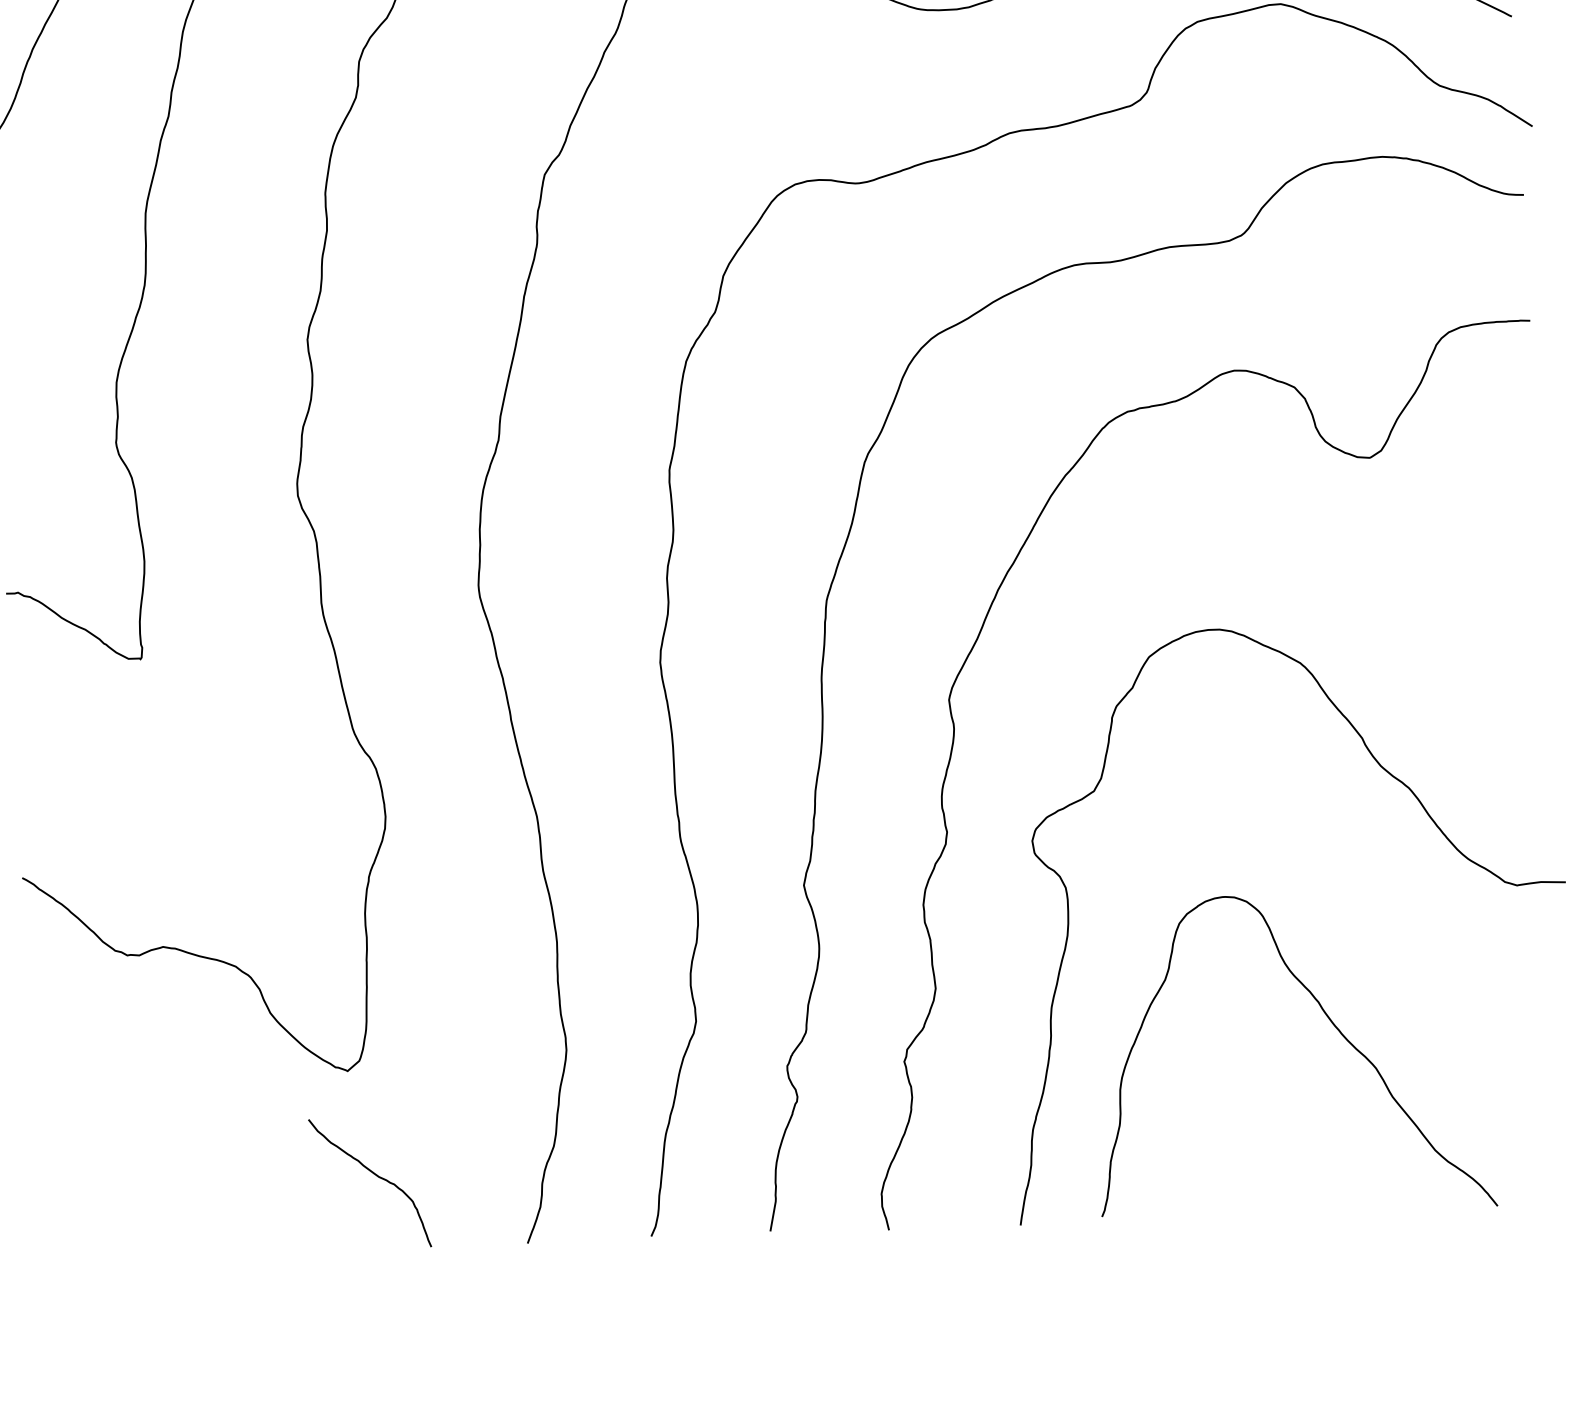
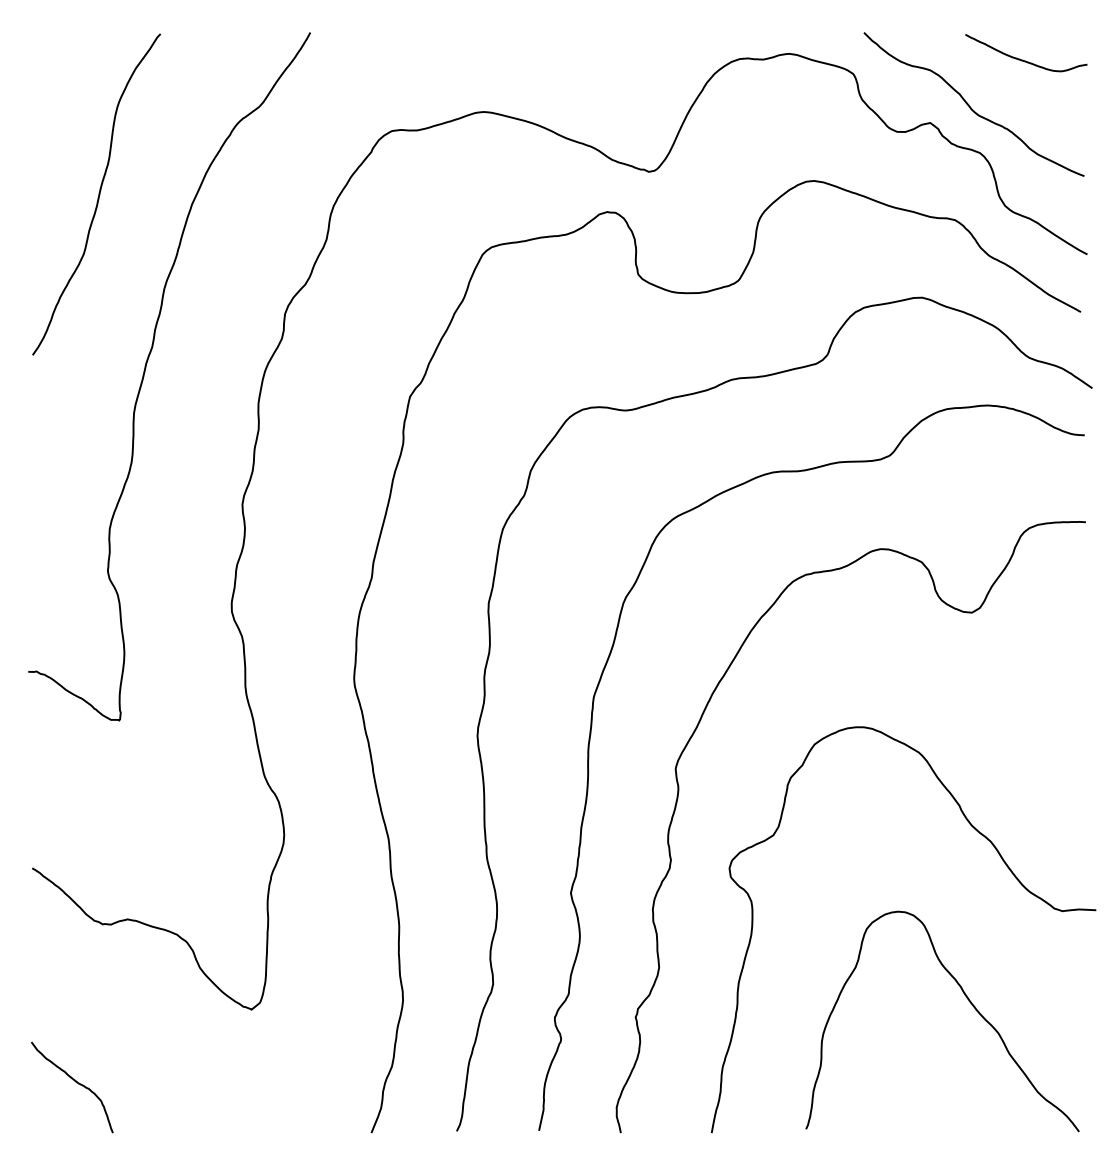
curve: (1330, 1023) -> (968, 1001), moved
curve: (374, 1175) -> (75, 1082), moved

